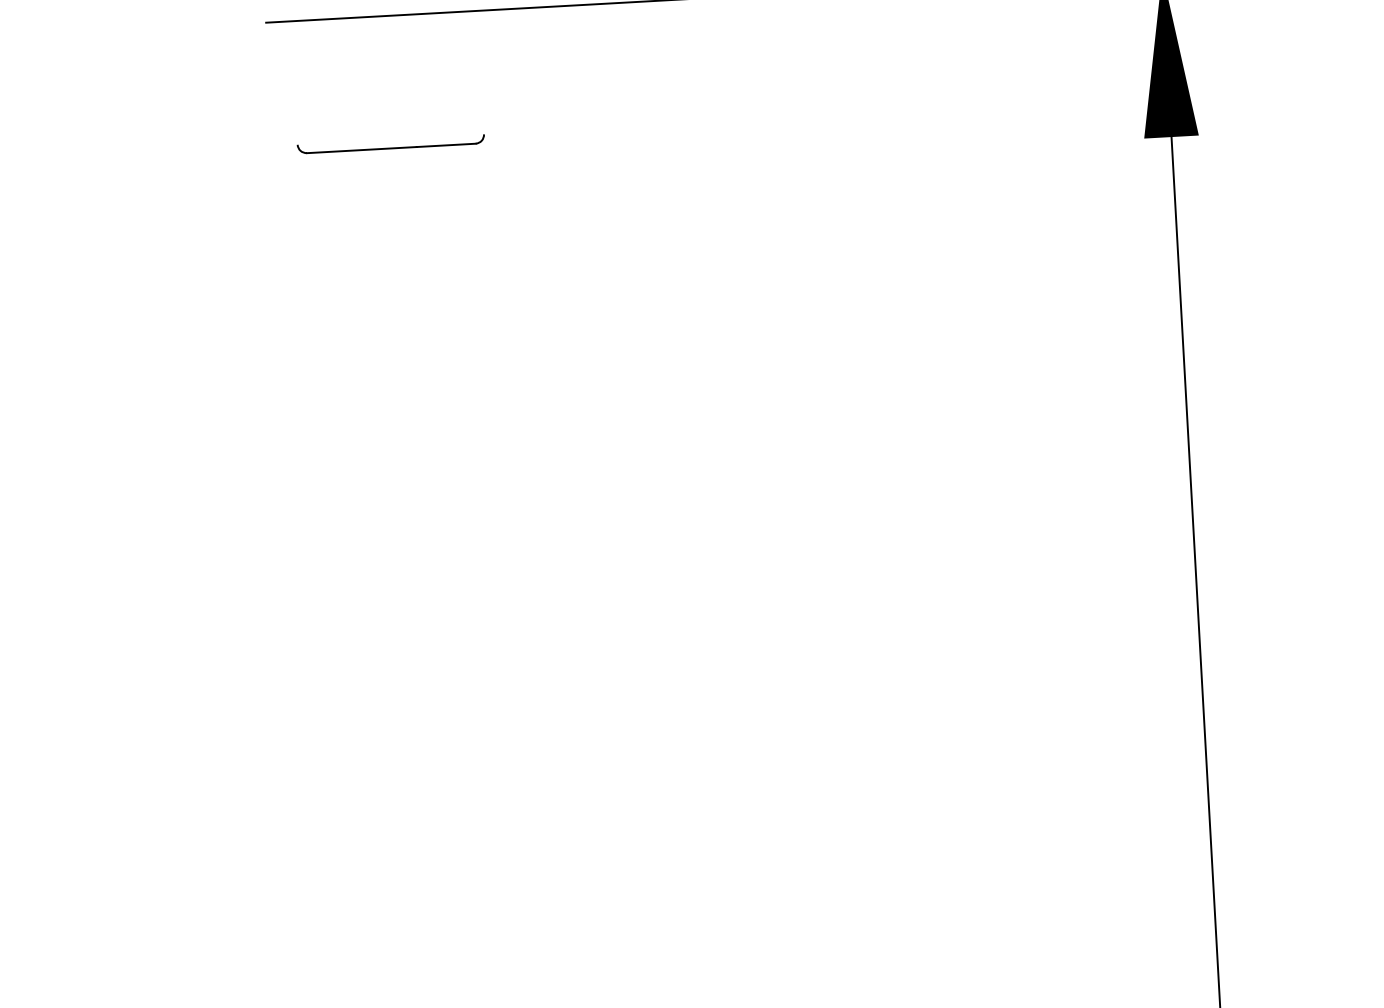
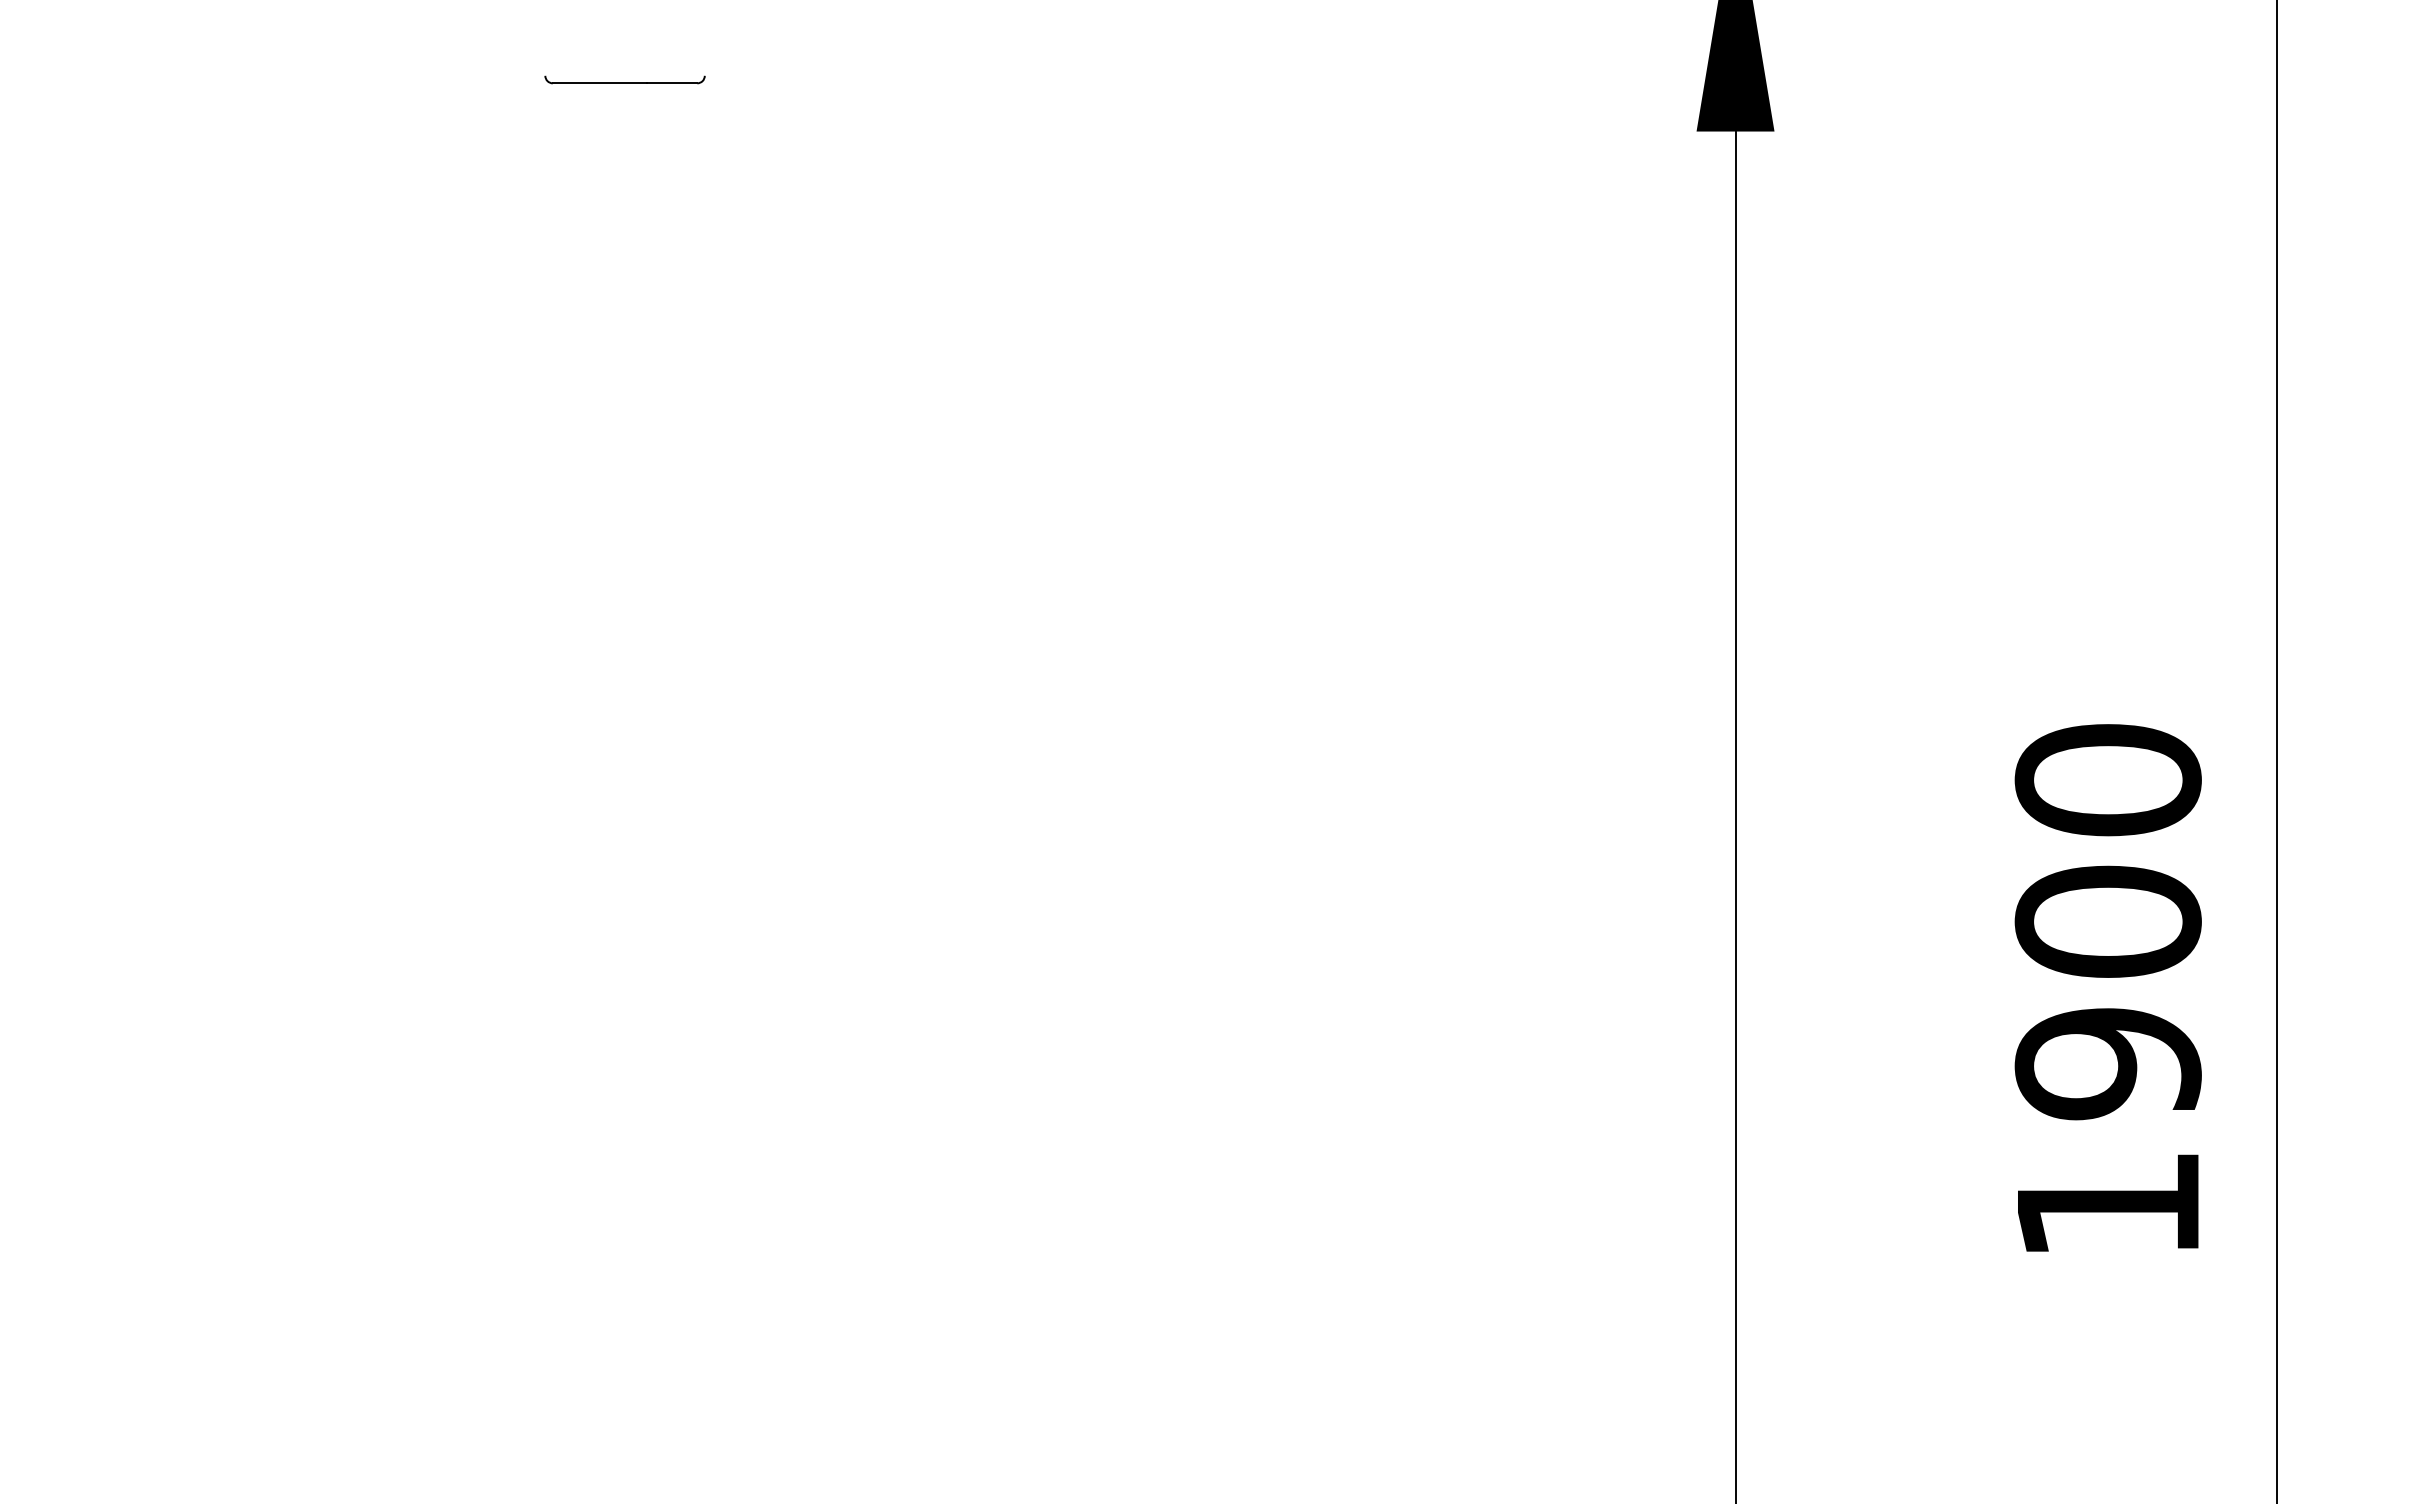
part: (390, 144) -> (624, 79), size x0.6

